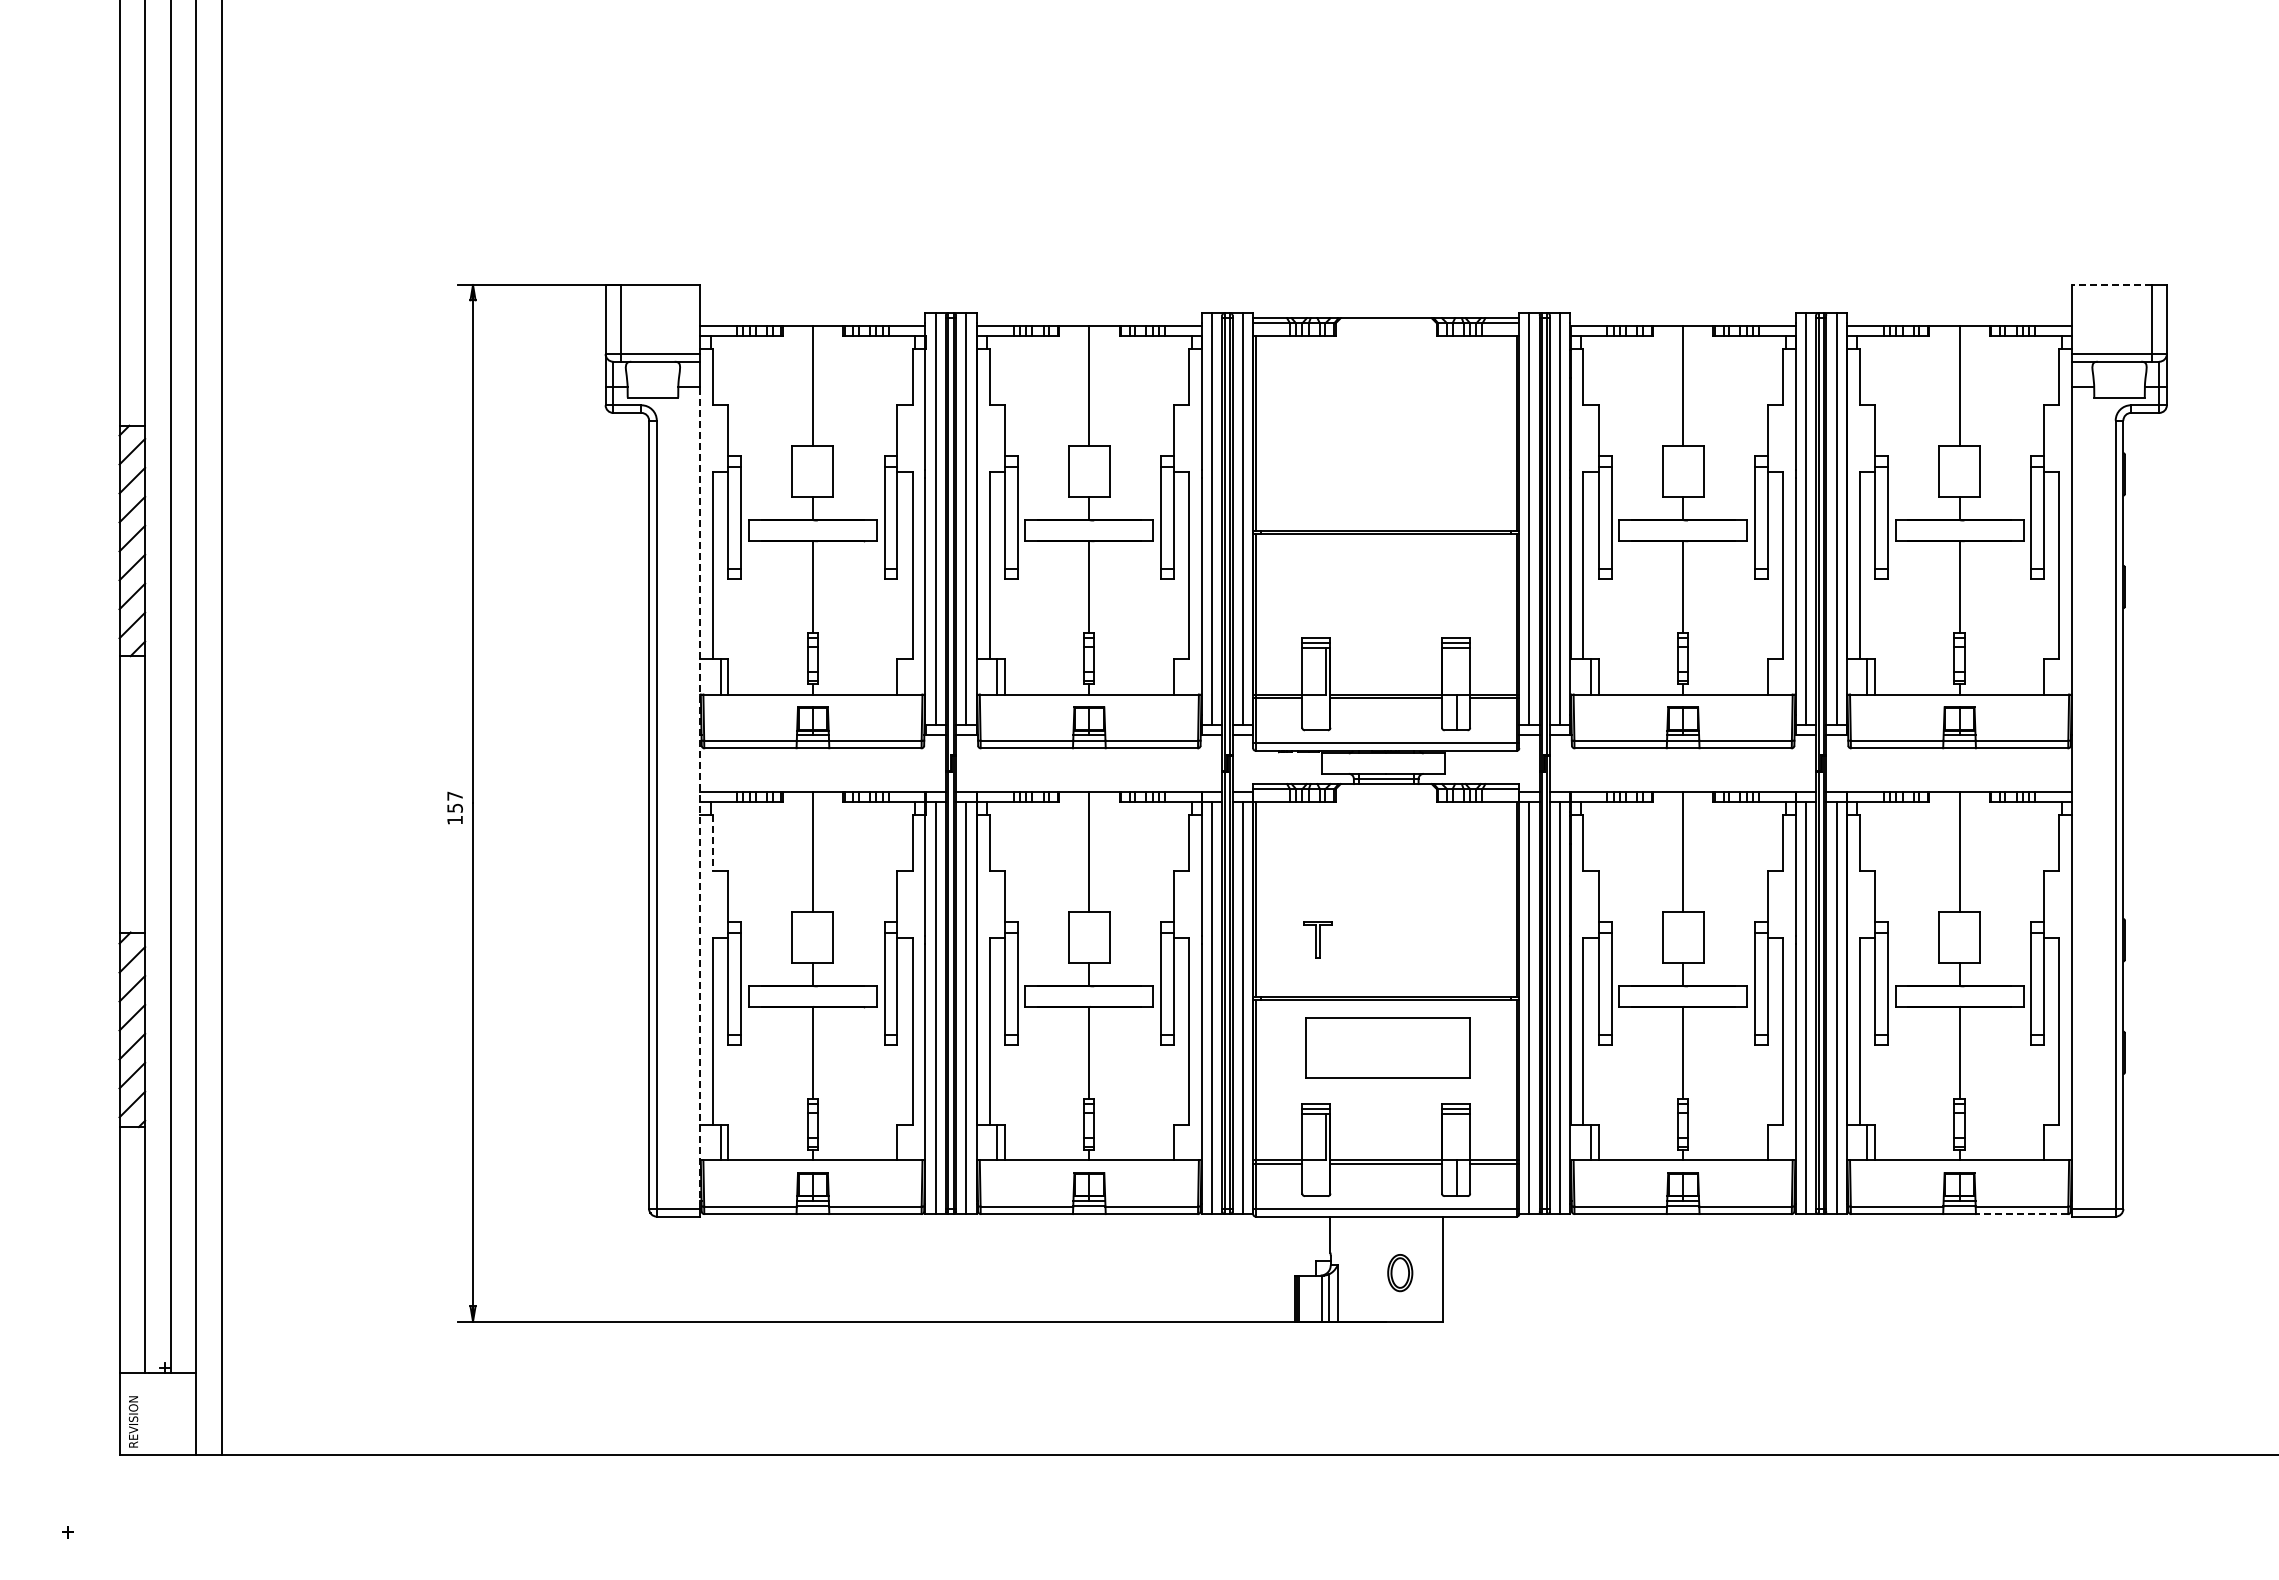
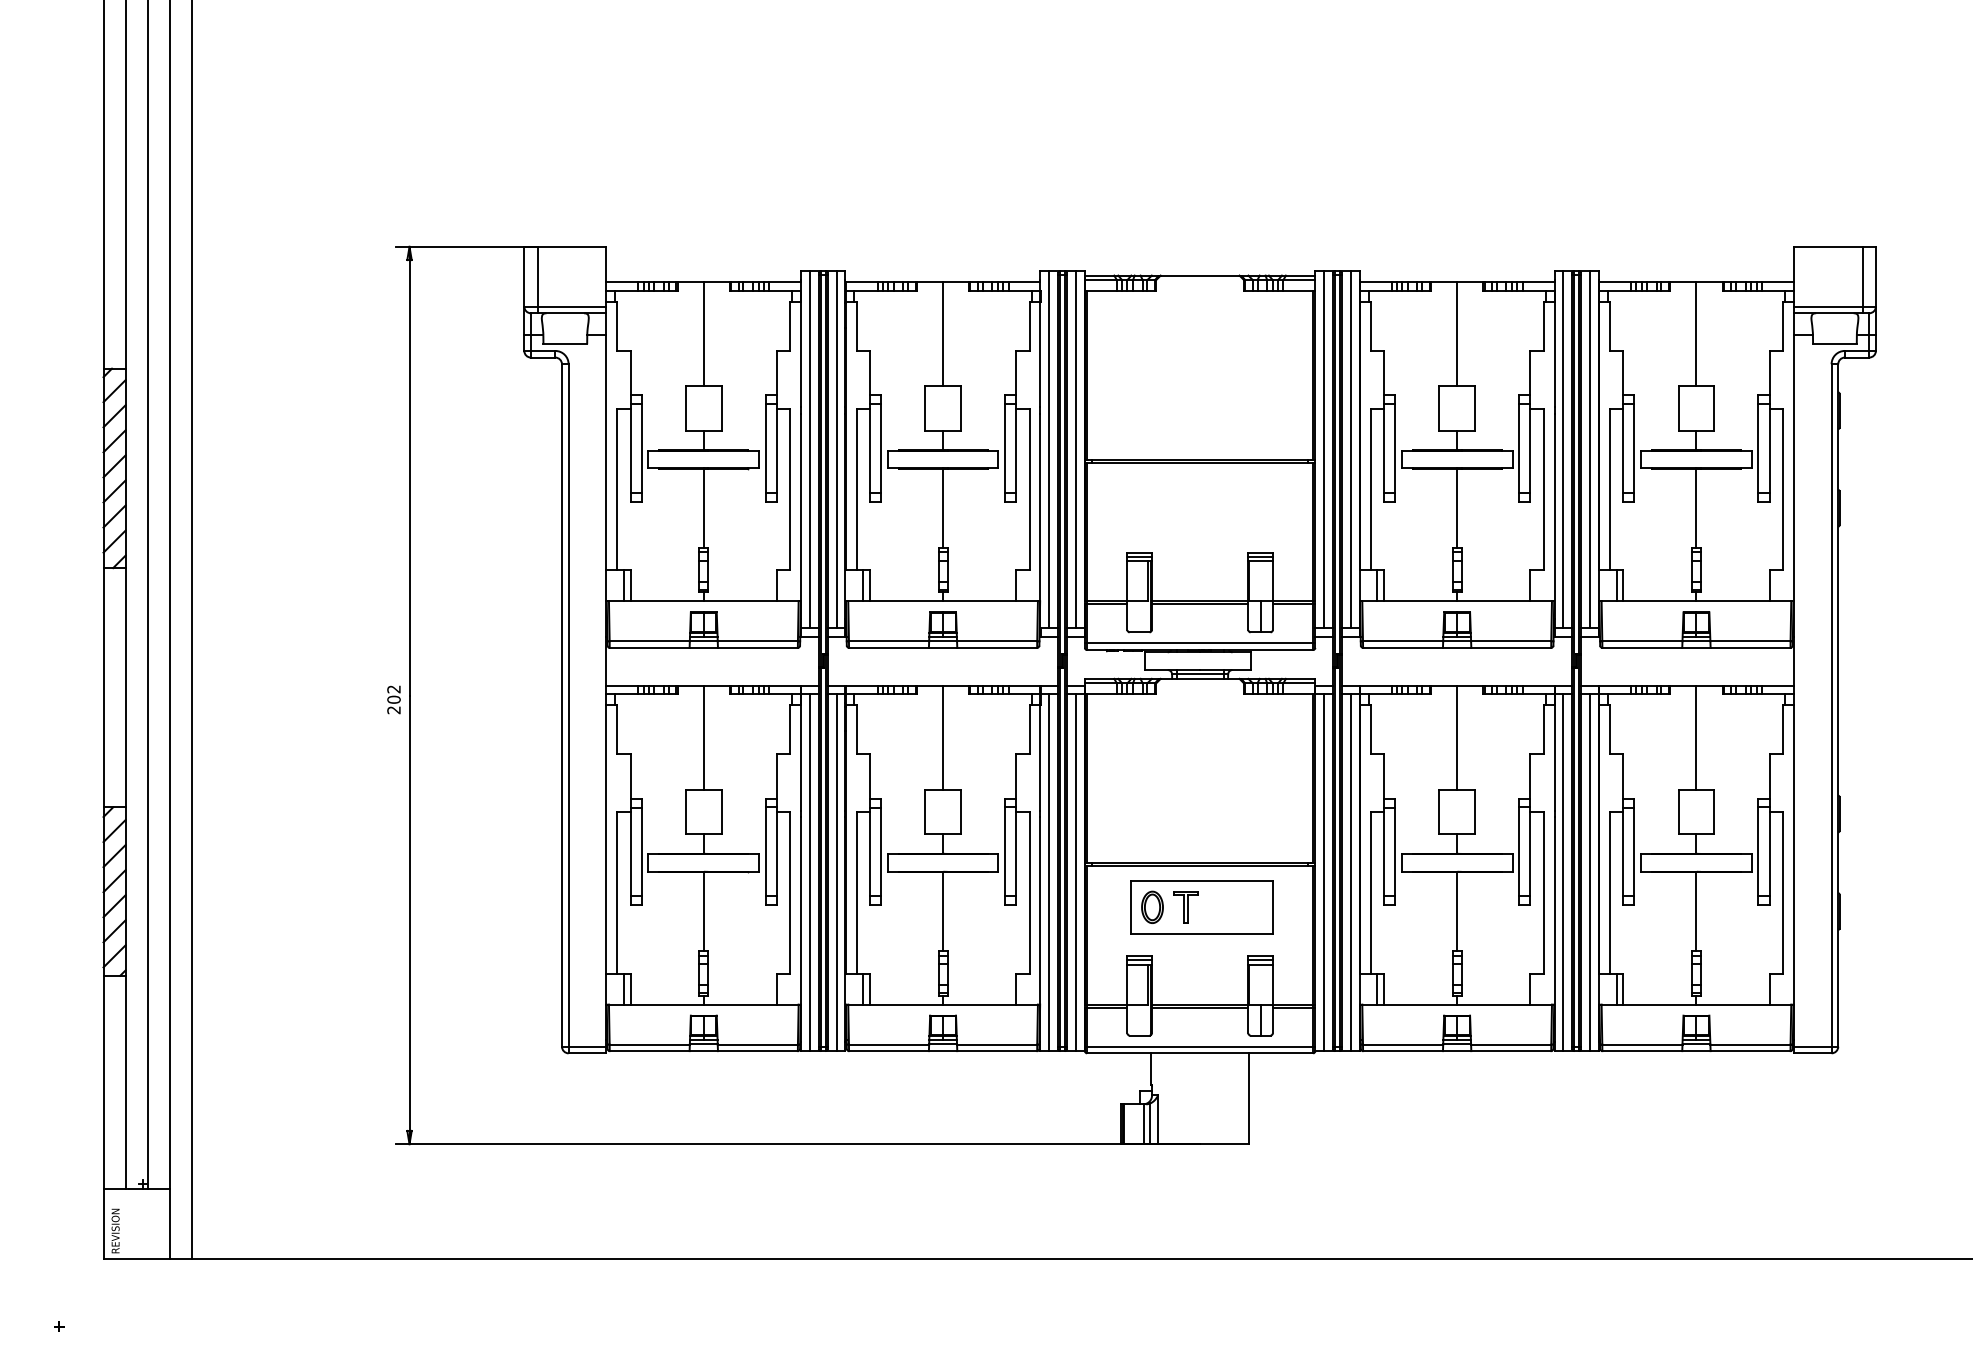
line: (2111, 284) -> (1827, 246), dashed -> solid
line: (700, 798) -> (606, 691), dashed -> solid
text: (454, 807) -> (393, 699), 157 -> 202
line: (713, 843) -> (617, 730), dashed -> solid
part: (1317, 939) -> (1185, 906), moved
line: (2021, 1214) -> (1750, 1051), dashed -> solid
part: (1400, 1273) -> (1152, 907), moved

